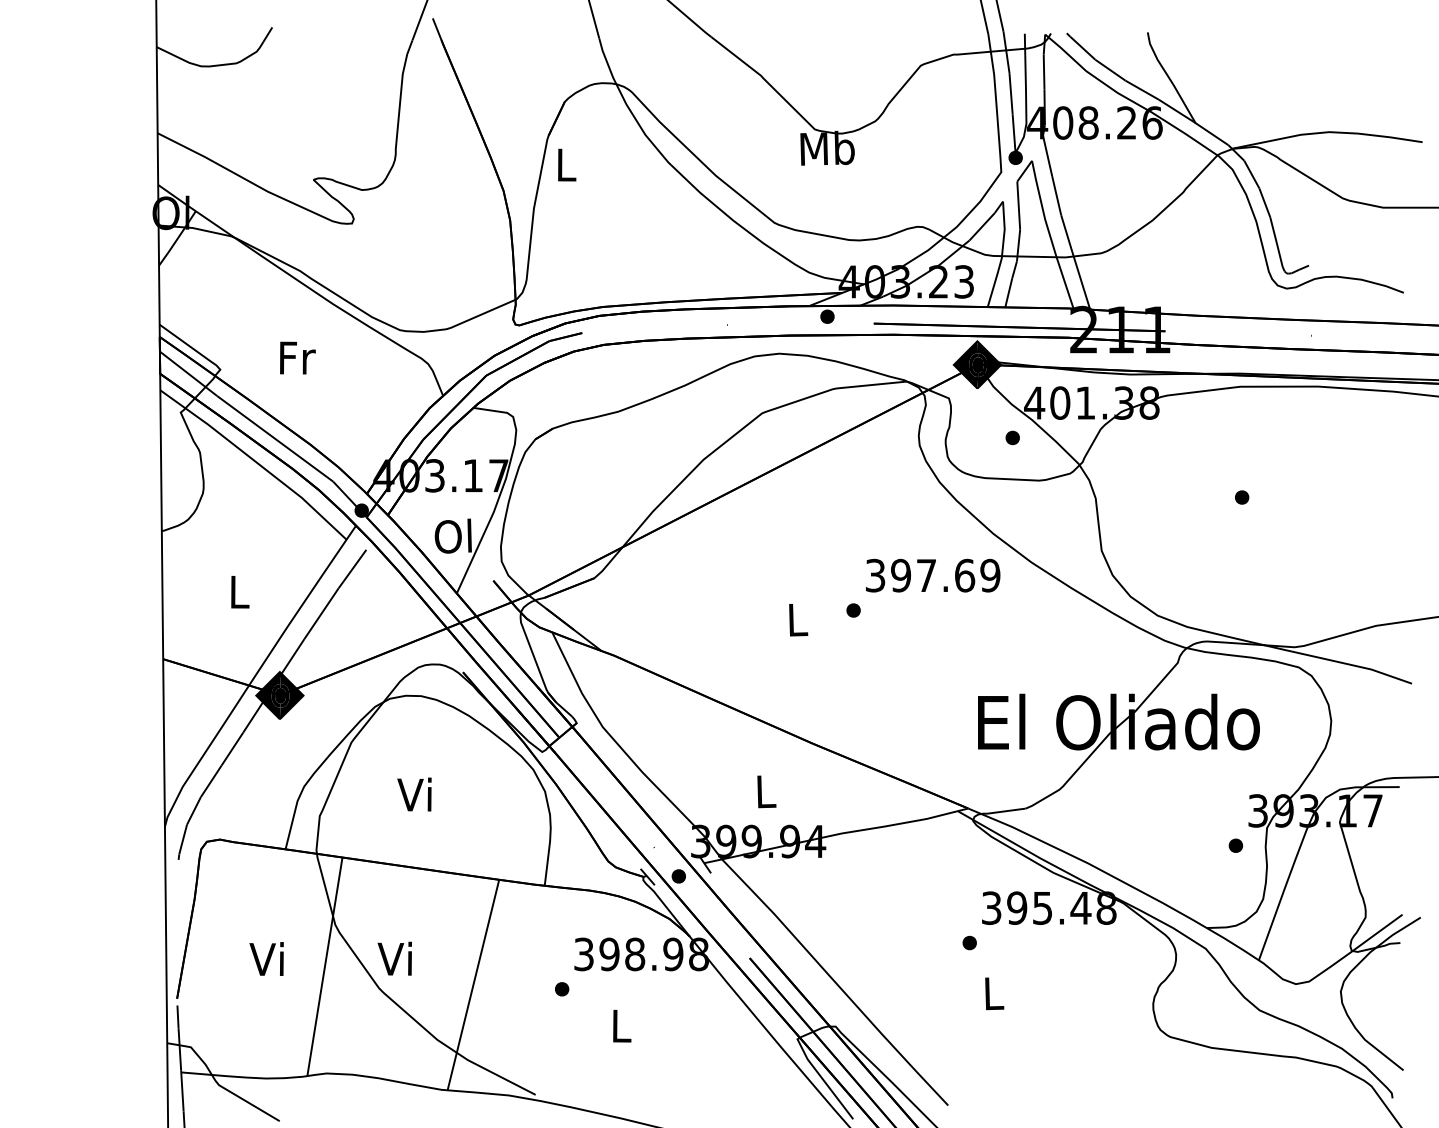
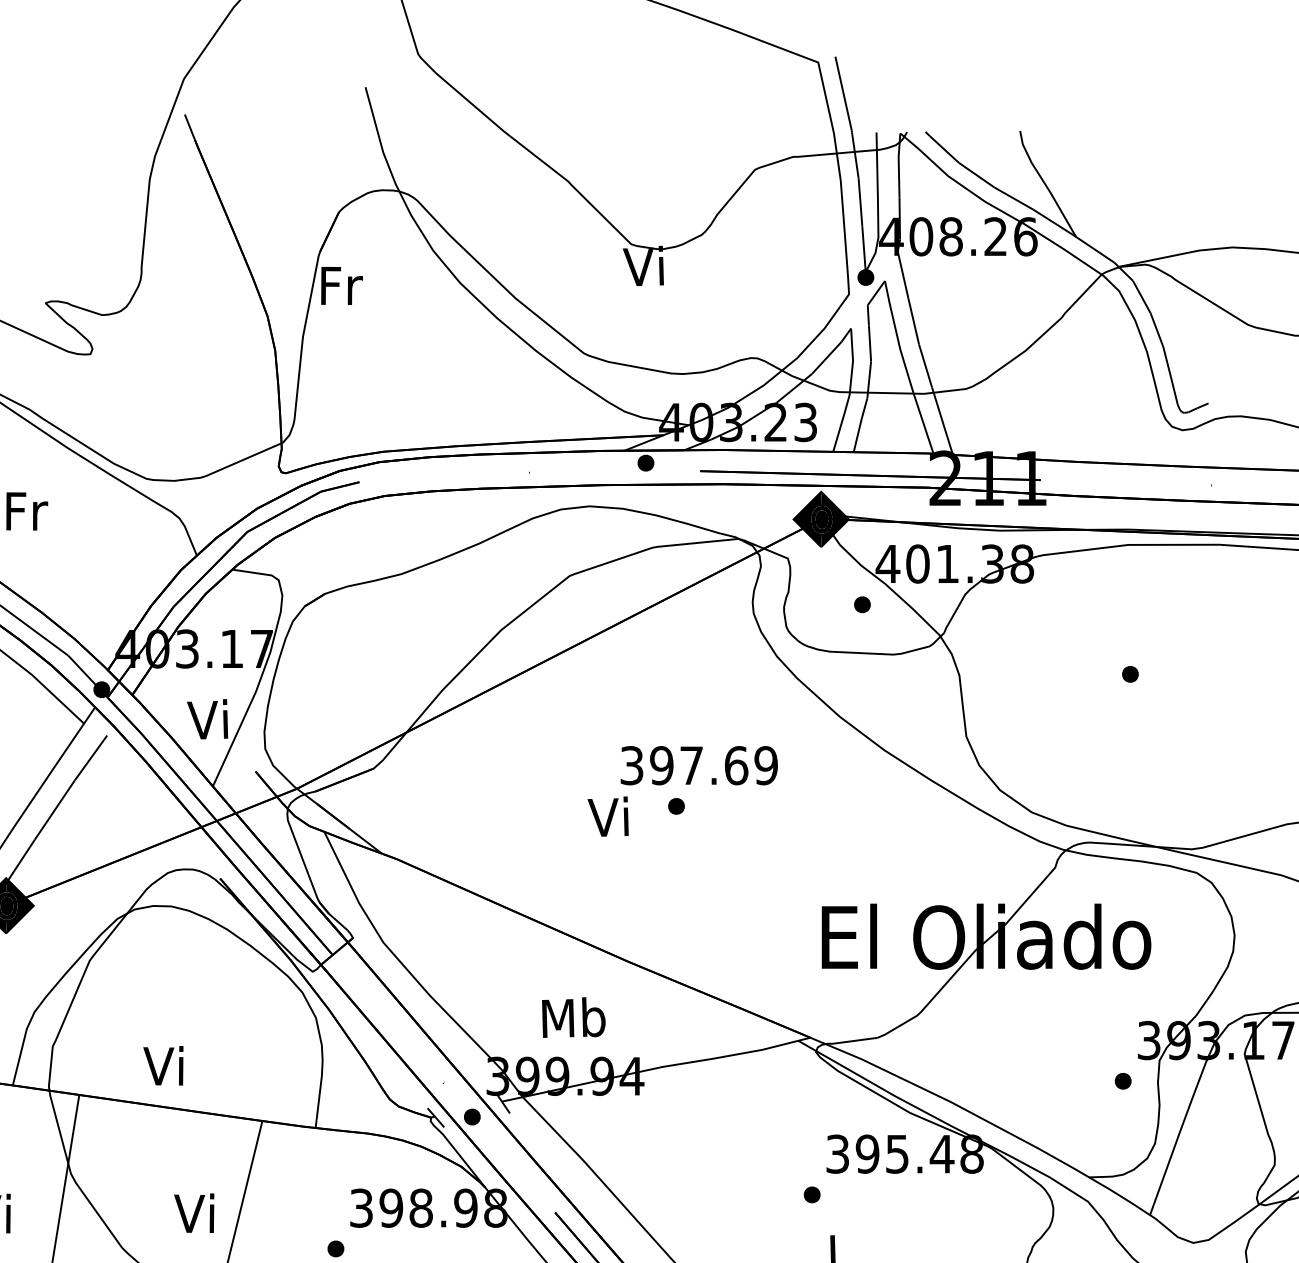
text: (827, 147) -> (645, 265), Mb -> Vi
text: (567, 164) -> (342, 285), L -> Fr
text: (452, 535) -> (207, 718), Ol -> Vi
text: (933, 575) -> (699, 765), moved
text: (794, 619) -> (607, 816), L -> Vi
text: (765, 790) -> (573, 1016), L -> Mb
text: (414, 794) -> (163, 1065), moved
text: (394, 958) -> (193, 1212), moved

